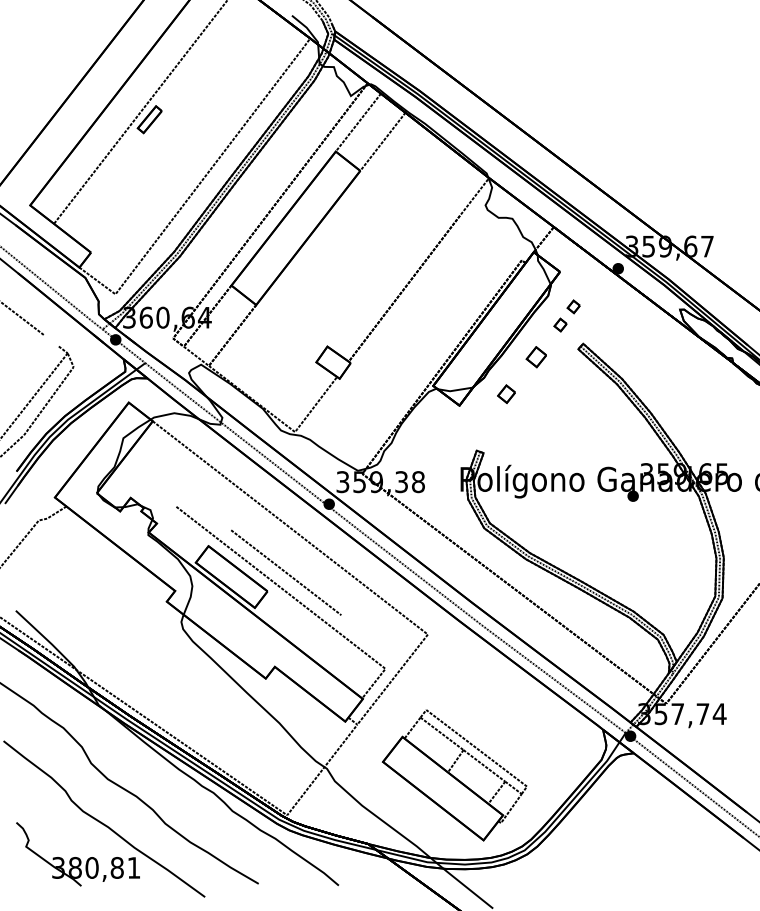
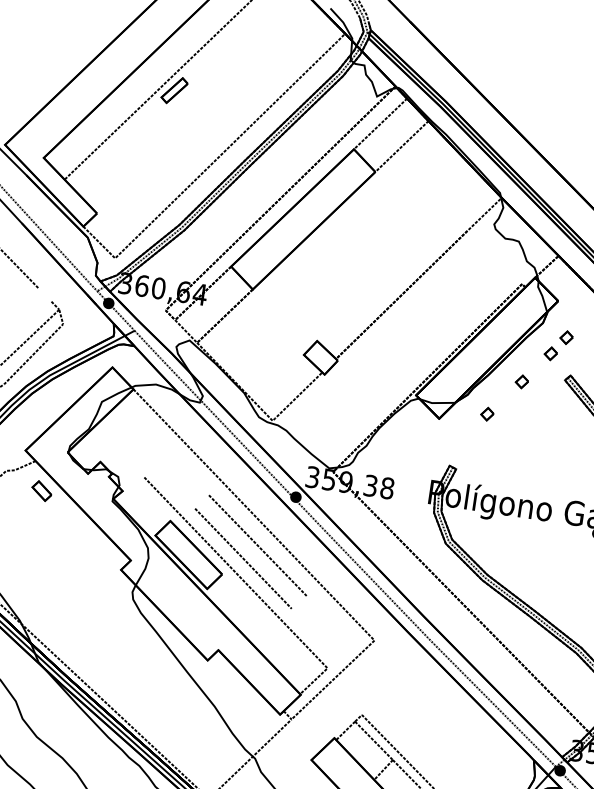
part: (535, 356) -> (521, 381), size x0.62
part: (506, 393) -> (487, 413), size x0.71
part: (76, 535) -> (41, 491), added
line: (298, 557) -> (257, 545), added

